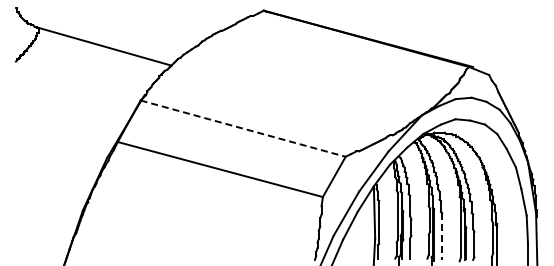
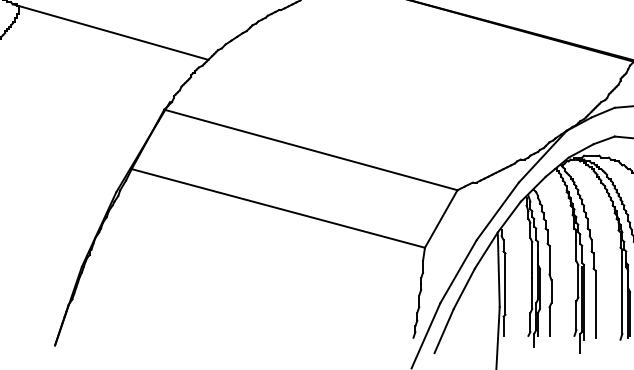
line: (243, 128) -> (311, 149), dashed -> solid
line: (442, 237) -> (595, 305), dashed -> solid

